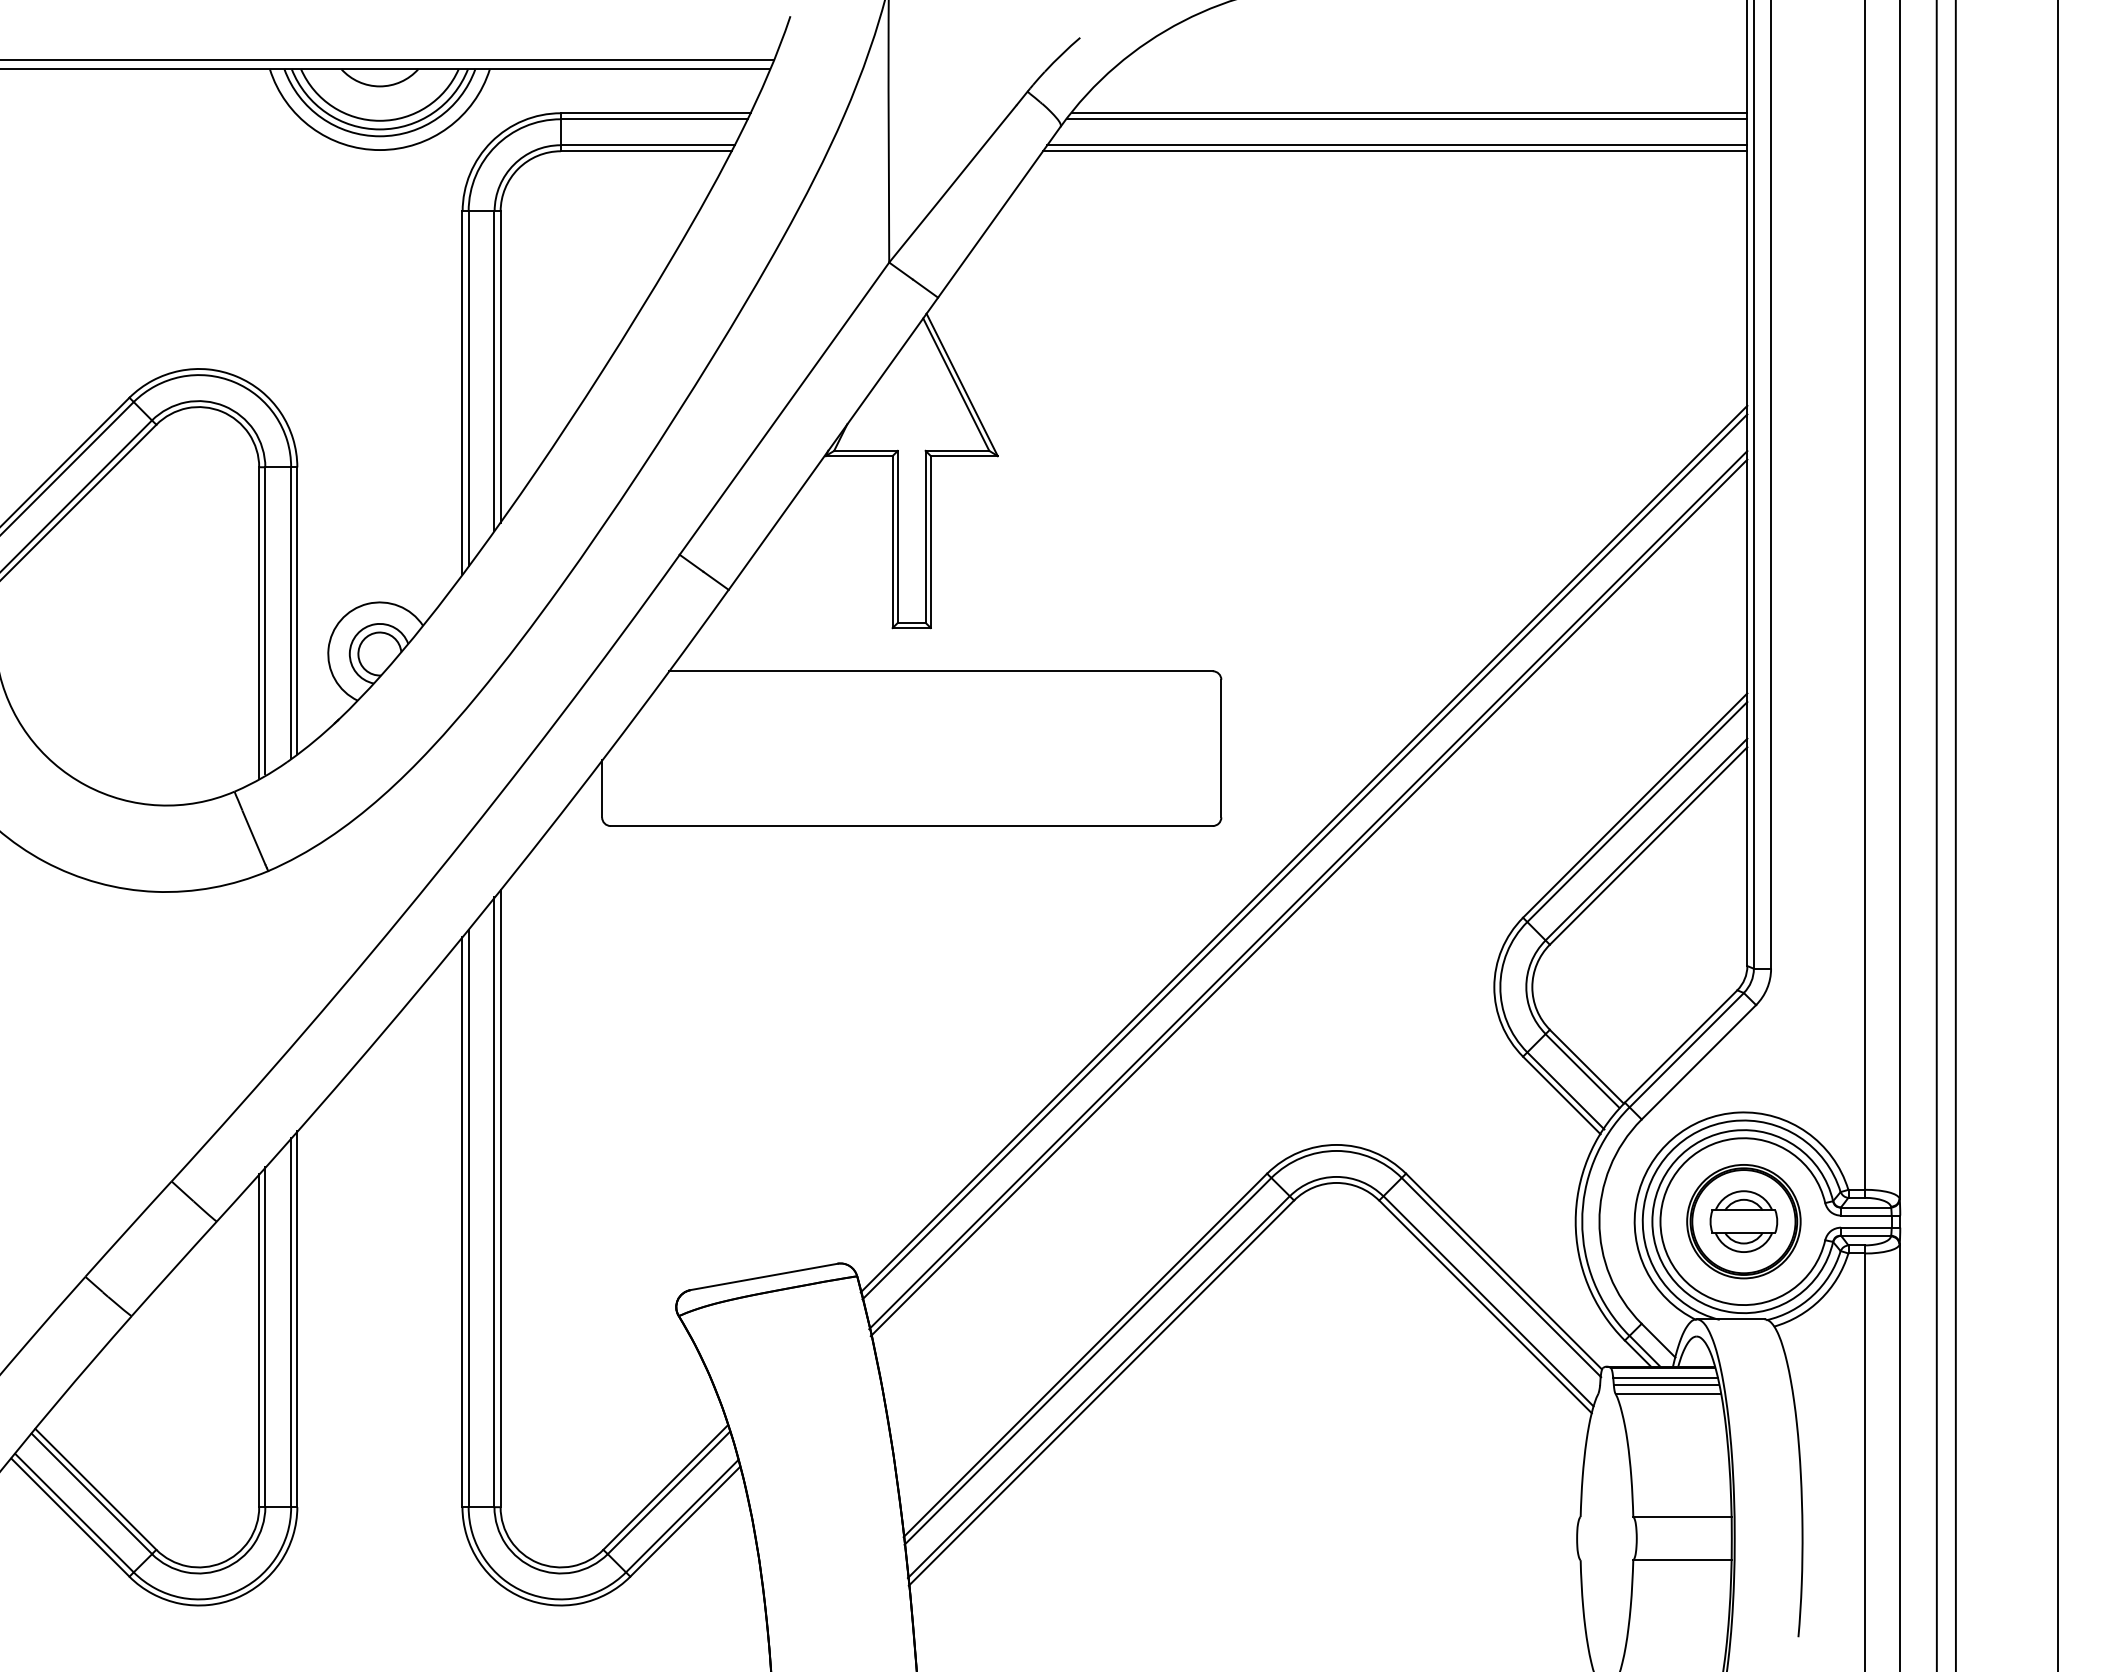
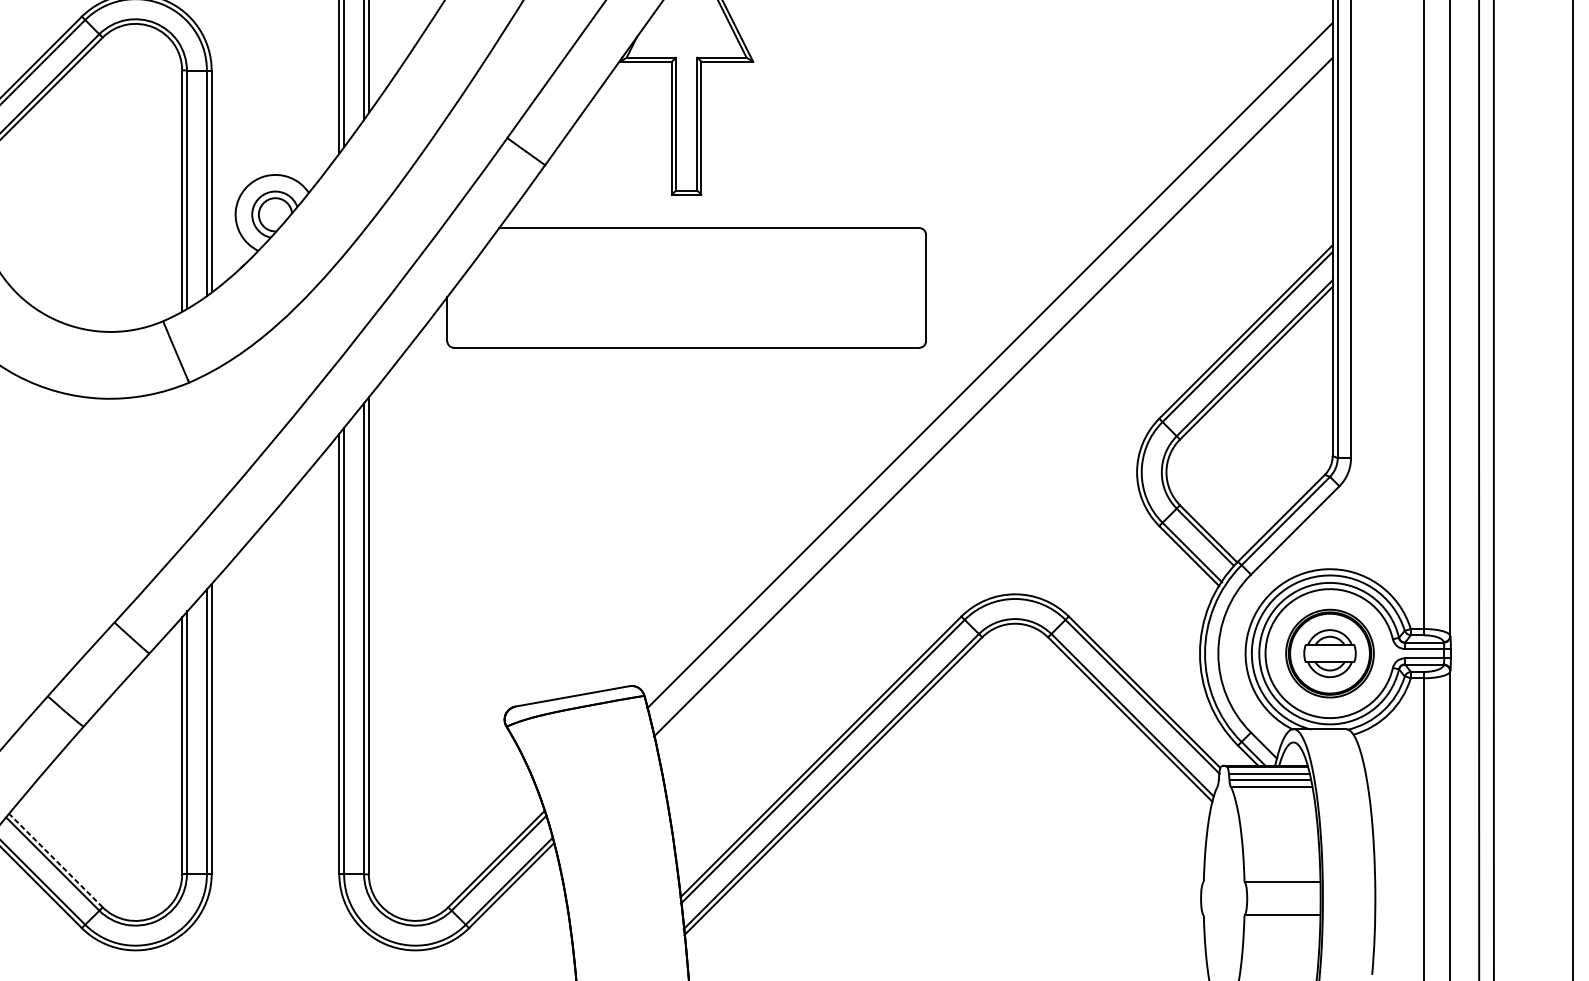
line: (1304, 856) -> (990, 371), removed
line: (1308, 897) -> (993, 403), removed
line: (95, 1489) -> (55, 860), solid -> dashed

